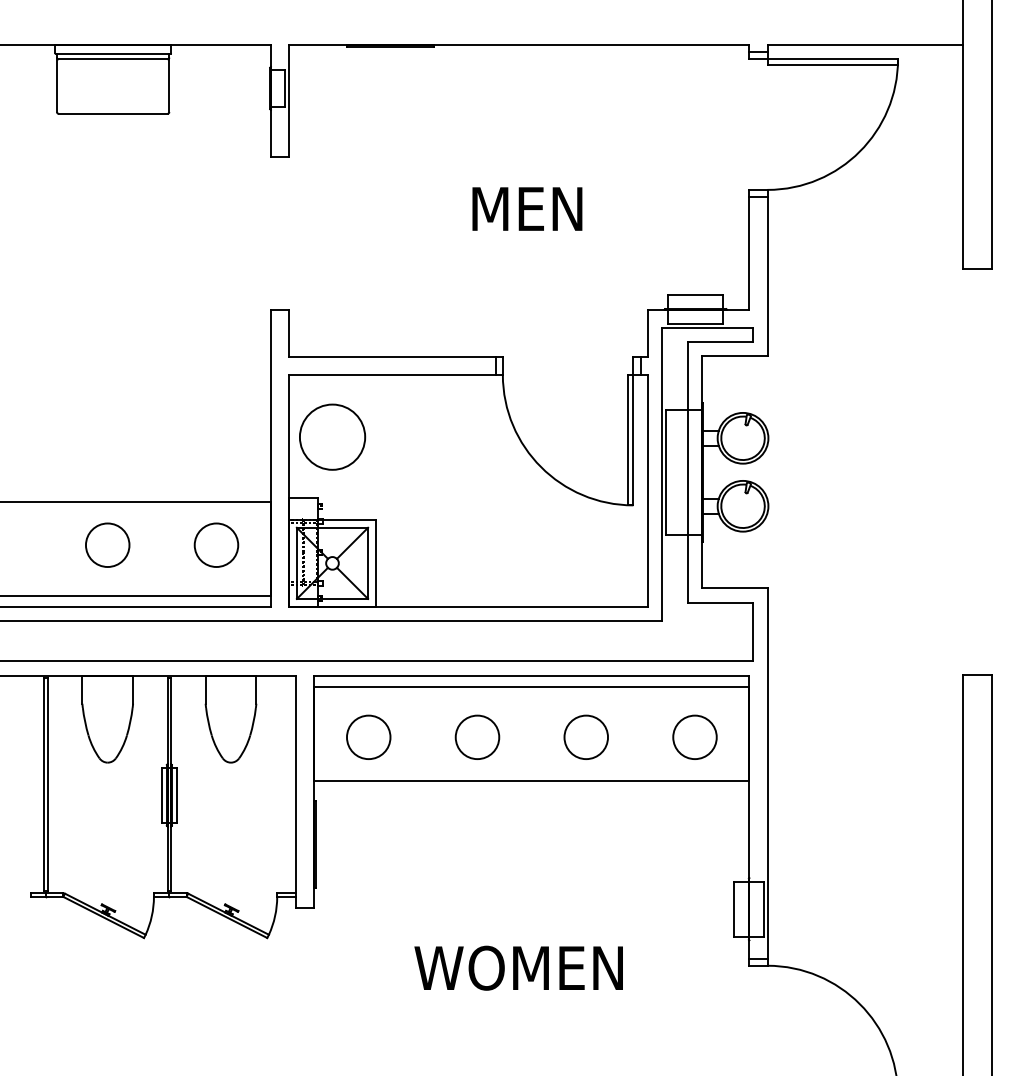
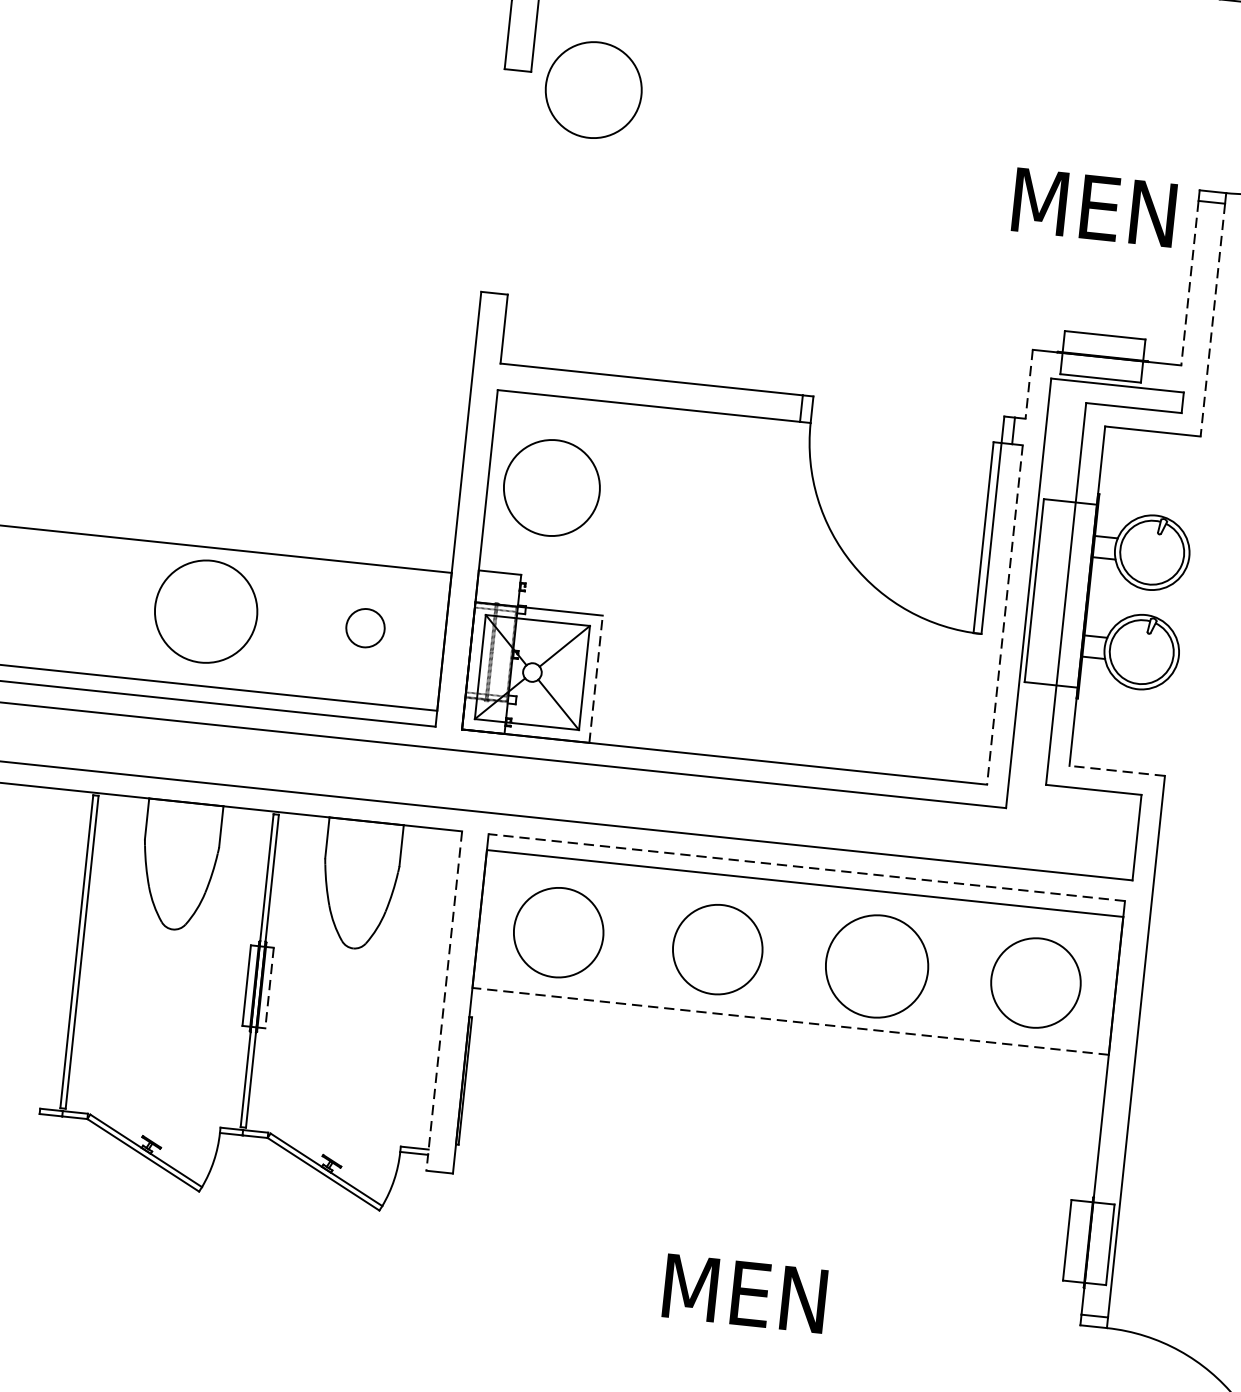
circle: (332, 164) -> (593, 89), added
text: (527, 208) -> (1094, 206), moved
line: (749, 253) -> (1190, 283), solid -> dashed
line: (767, 276) -> (1212, 319), solid -> dashed
line: (647, 333) -> (1028, 384), solid -> dashed
line: (647, 491) -> (1004, 615), solid -> dashed
circle: (107, 544) -> (206, 610), size x1.6
circle: (216, 545) -> (365, 628), size x0.6
line: (376, 563) -> (596, 679), solid -> dashed
line: (734, 588) -> (1116, 771), solid -> dashed
line: (531, 675) -> (806, 867), solid -> dashed
circle: (477, 736) -> (717, 948), size x1.4
circle: (585, 736) -> (875, 964), size x1.6
circle: (694, 736) -> (1035, 981), size x1.4
circle: (368, 737) -> (558, 932), size x1.4
line: (531, 780) -> (790, 1020), solid -> dashed
line: (296, 792) -> (444, 1002), solid -> dashed
line: (177, 795) -> (270, 988), solid -> dashed
text: (518, 967) -> (742, 1292), WOMEN -> MEN

